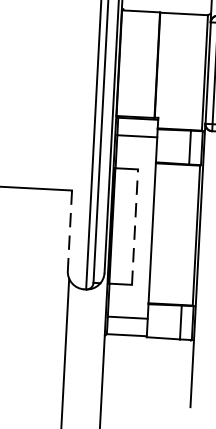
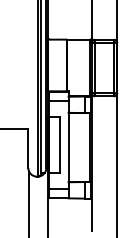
line: (136, 226) -> (60, 144), dashed -> solid
line: (70, 230) -> (28, 148), dashed -> solid

